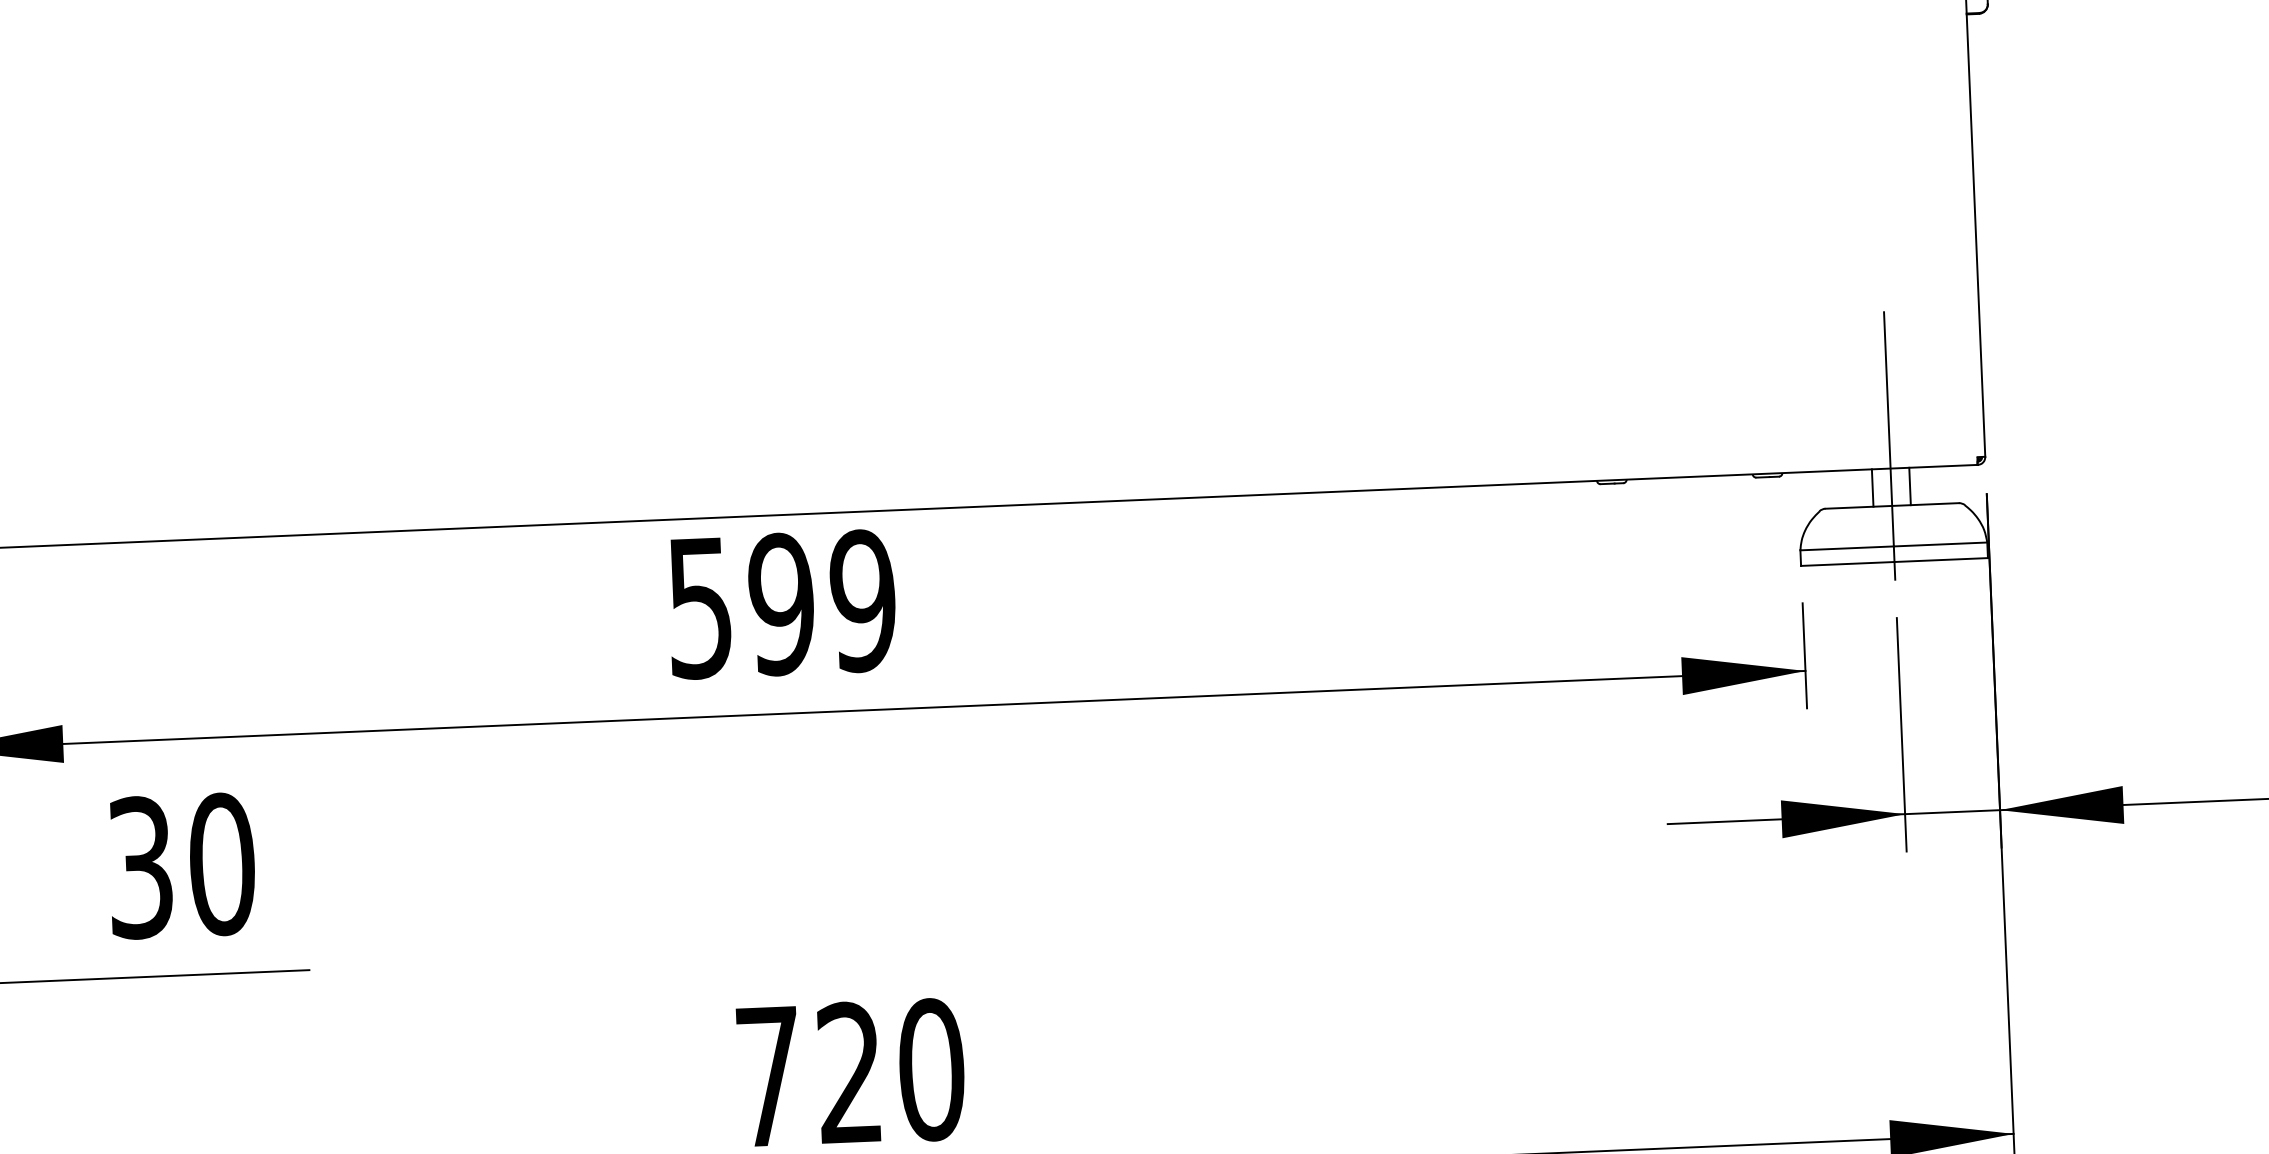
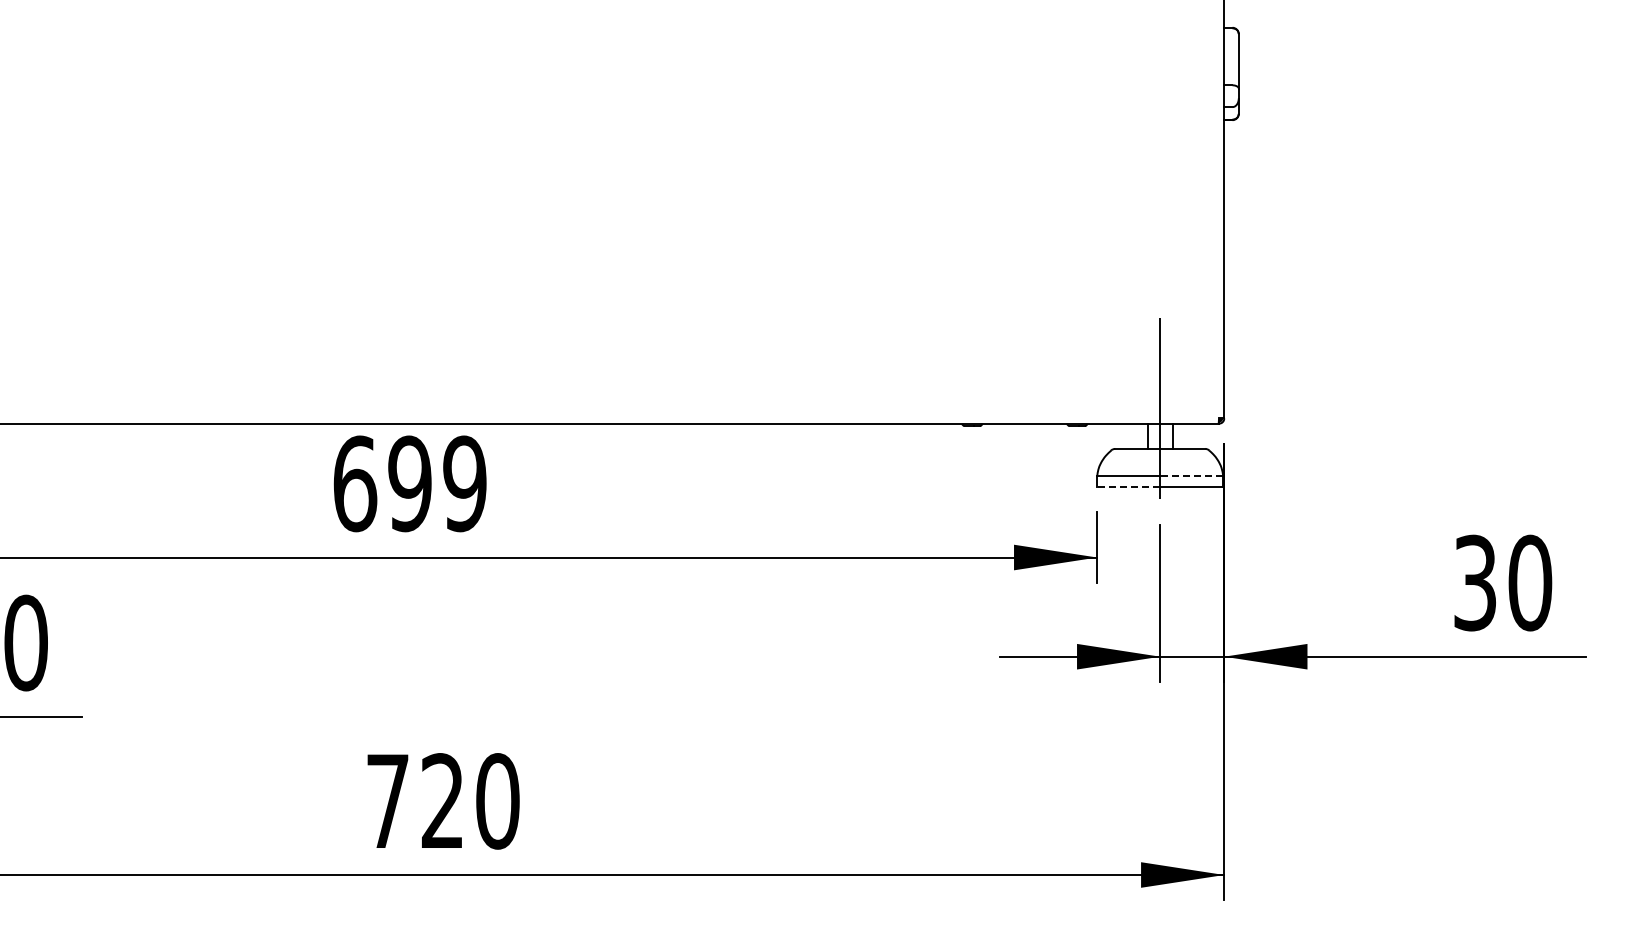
line: (1940, 544) -> (1191, 476), solid -> dashed
line: (1847, 563) -> (1128, 486), solid -> dashed
text: (700, 607) -> (355, 483), 599 -> 699

